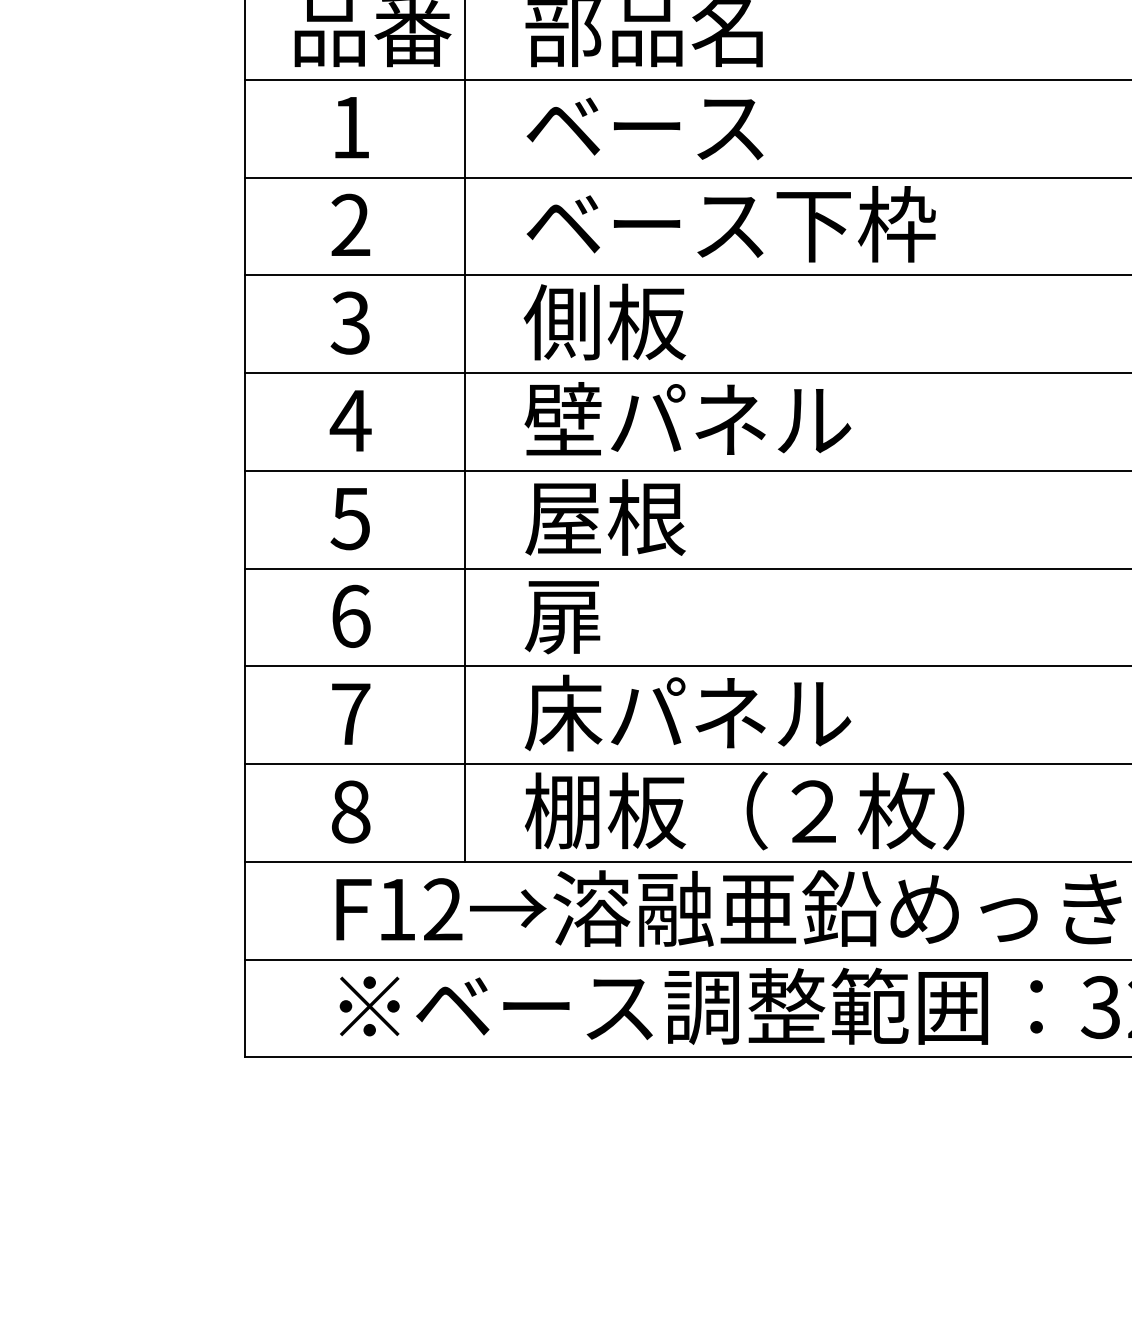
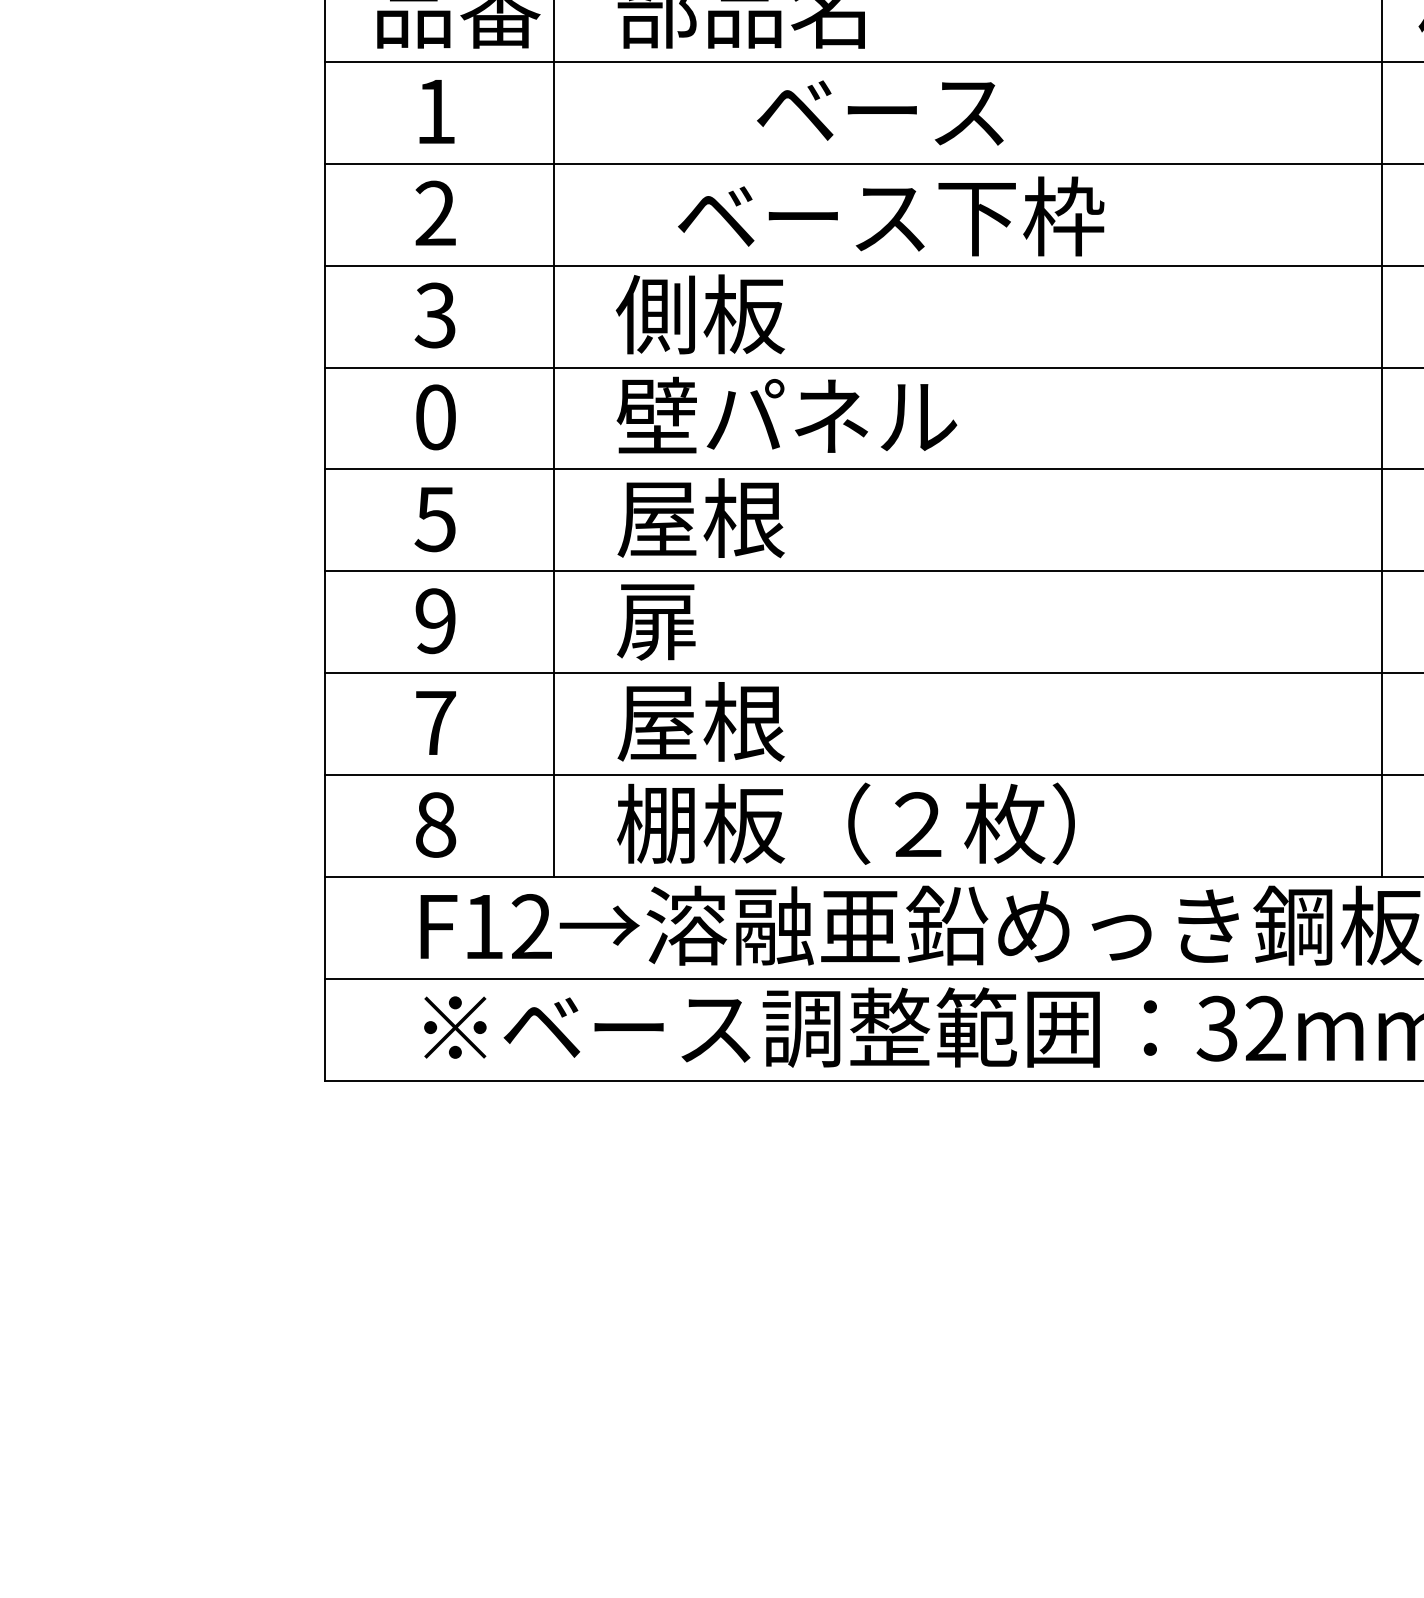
text: (645, 128) -> (880, 112), moved
text: (731, 224) -> (891, 216), moved
text: (350, 421) -> (435, 417), 4 -> 0
text: (350, 616) -> (435, 621), 6 -> 9
text: (688, 712) -> (787, 721), 床パネル -> 屋根

